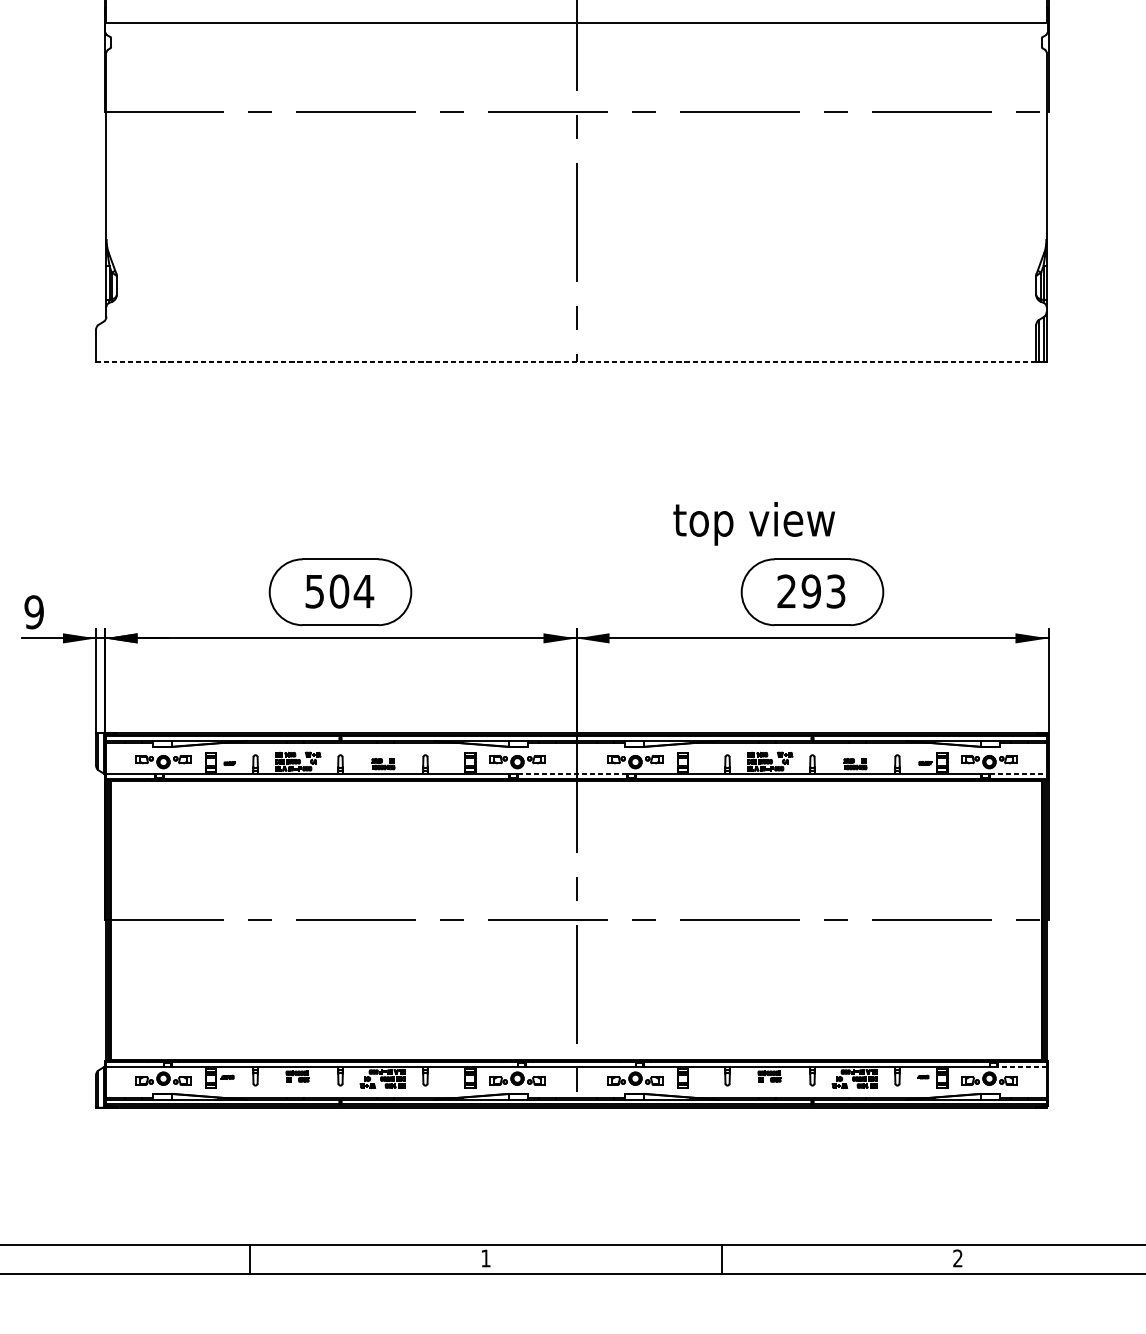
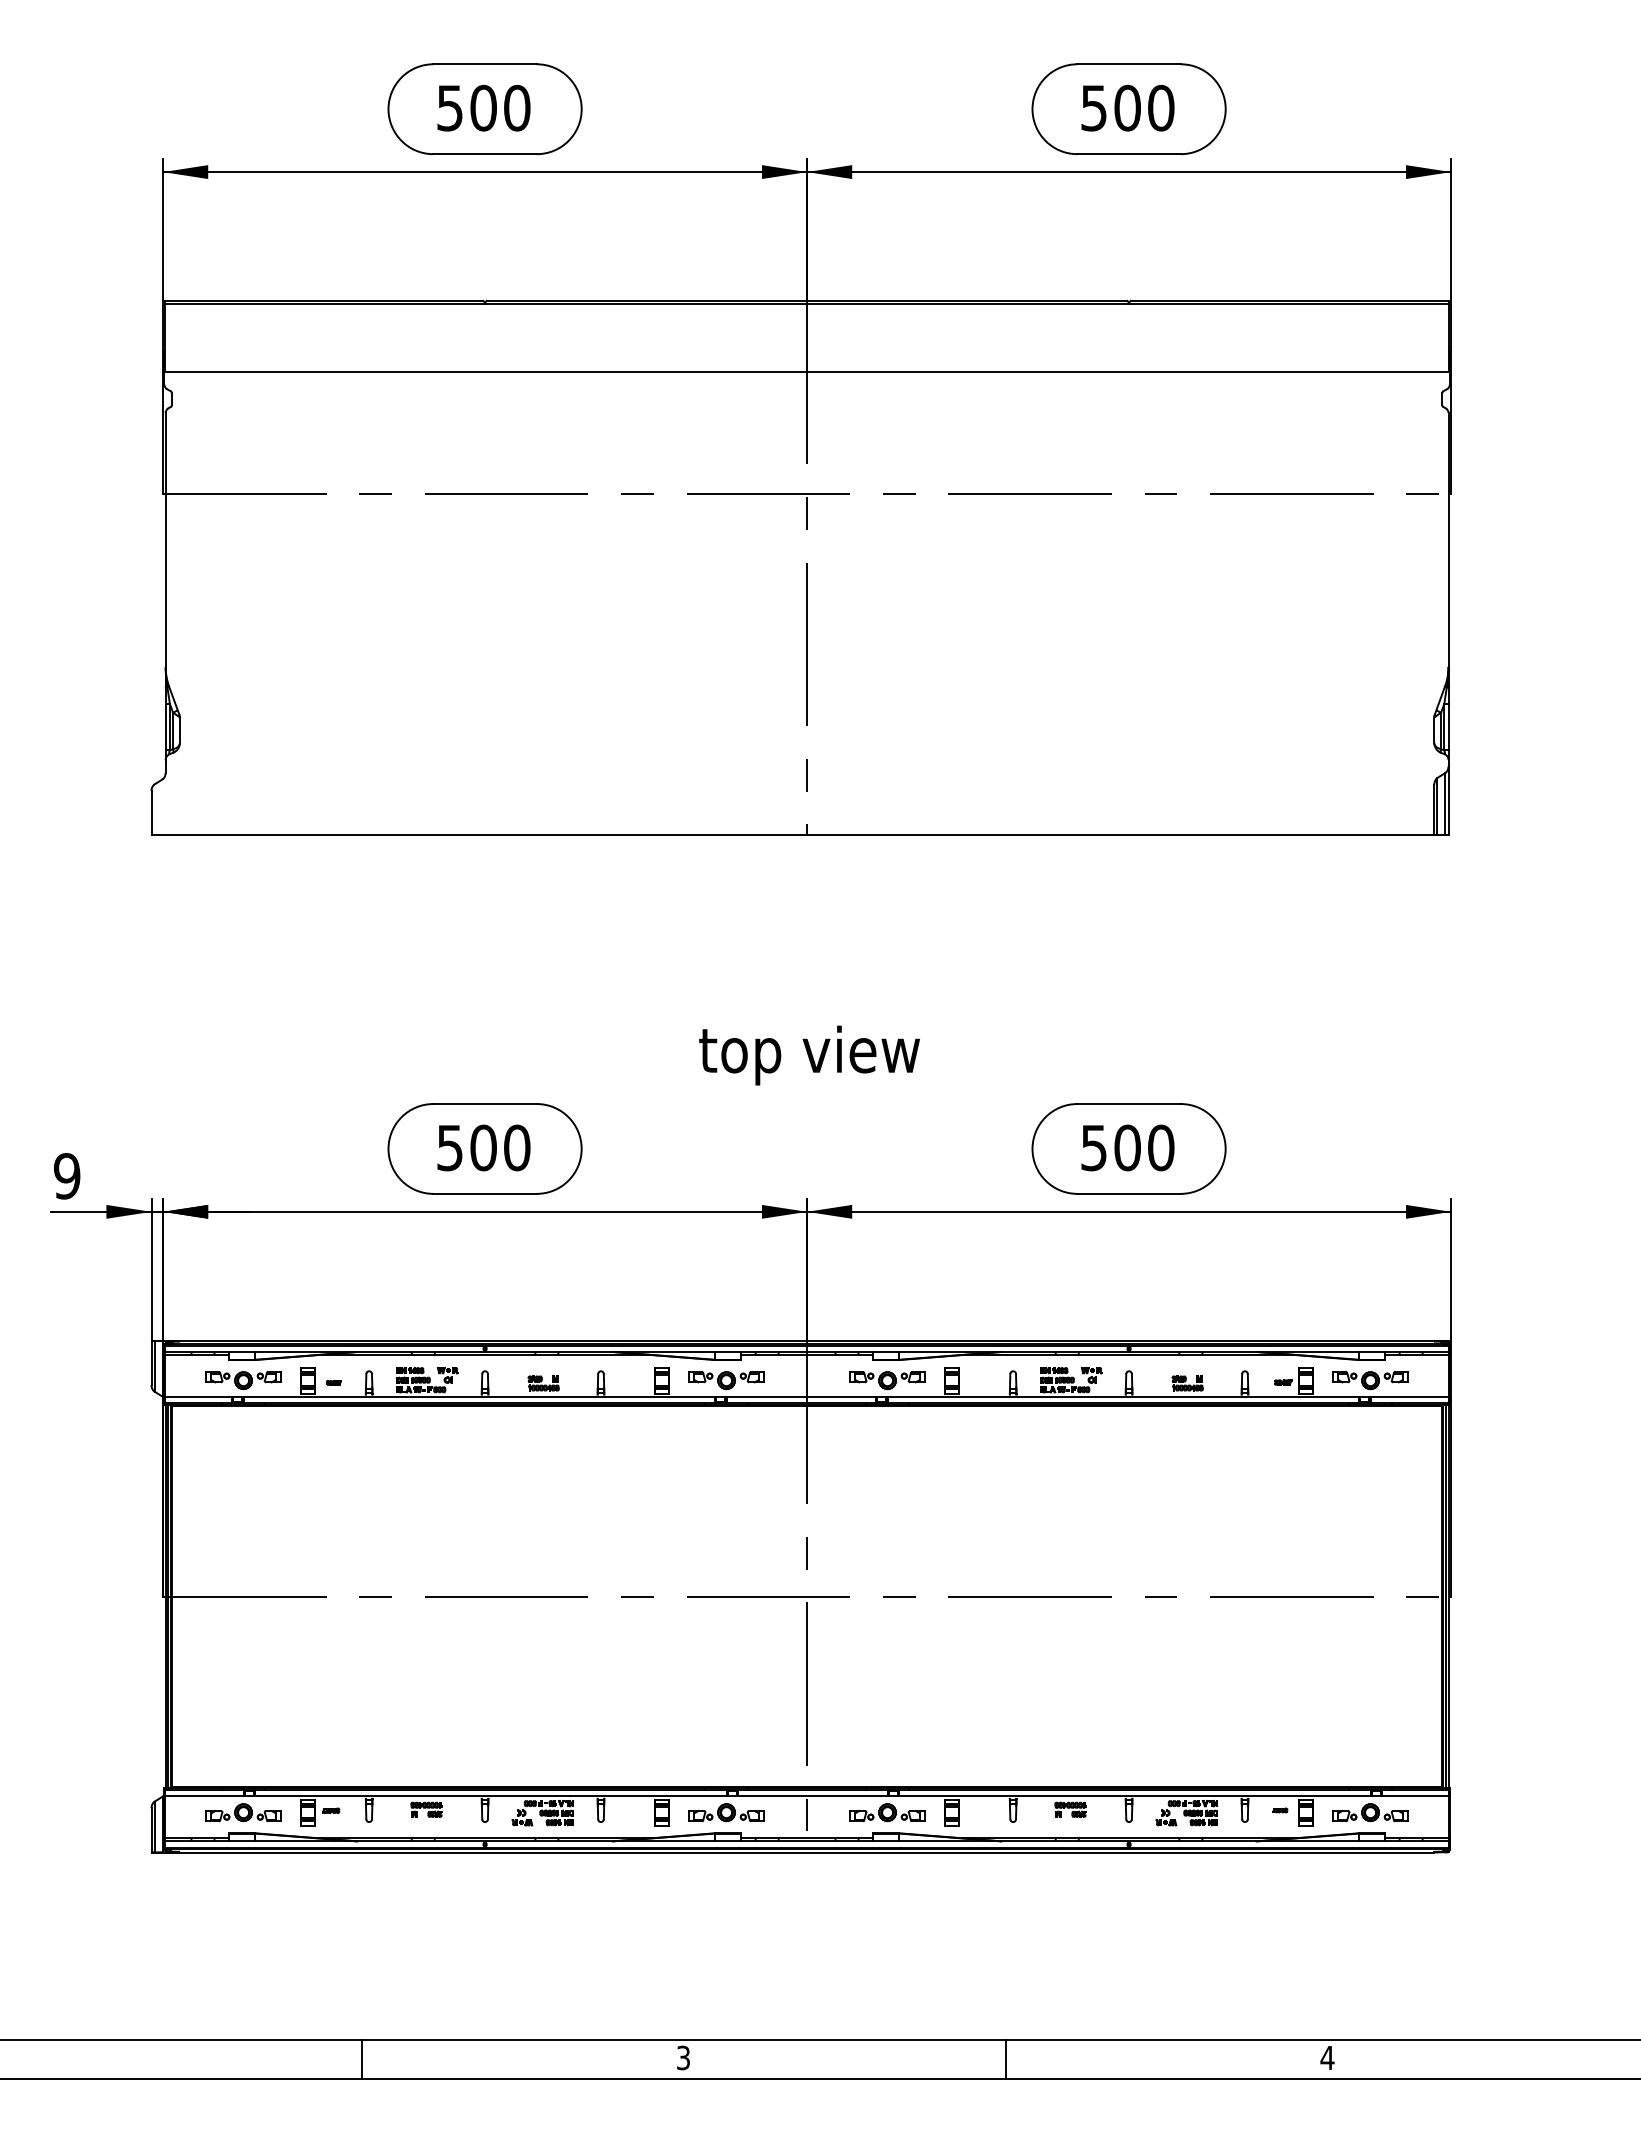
line: (565, 362) -> (792, 835), dashed -> solid
text: (754, 523) -> (809, 1055), moved
text: (364, 591) -> (517, 1147), 504 -> 500
text: (811, 591) -> (1127, 1147), 293 -> 500
line: (572, 774) -> (801, 1397), dashed -> solid
line: (1018, 774) -> (1410, 1397), dashed -> solid
line: (1022, 1066) -> (1415, 1796), dashed -> solid
text: (485, 1258) -> (683, 2057), 1 -> 3
text: (957, 1258) -> (1327, 2057), 2 -> 4

